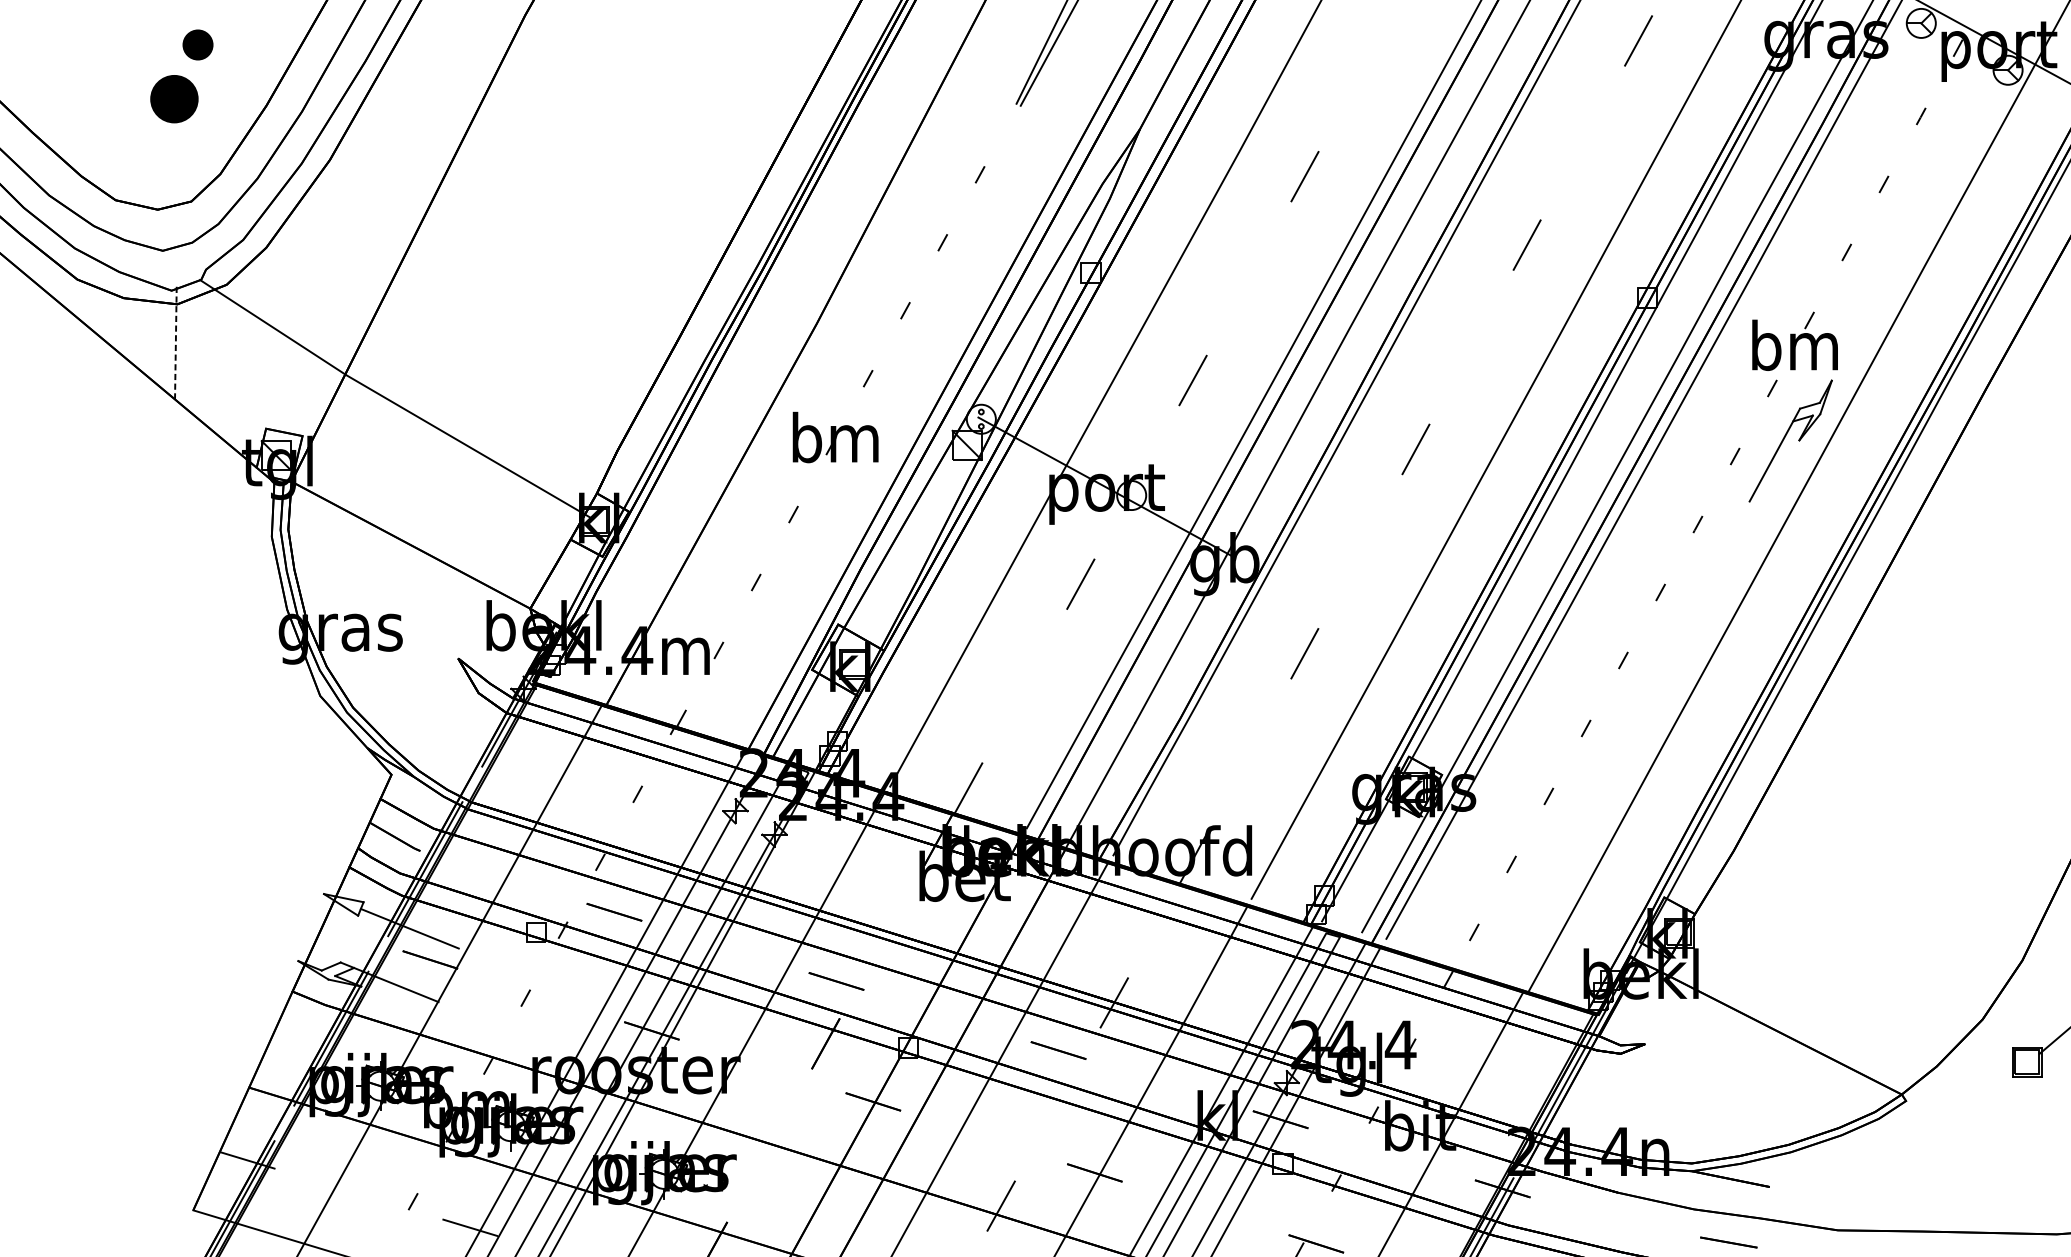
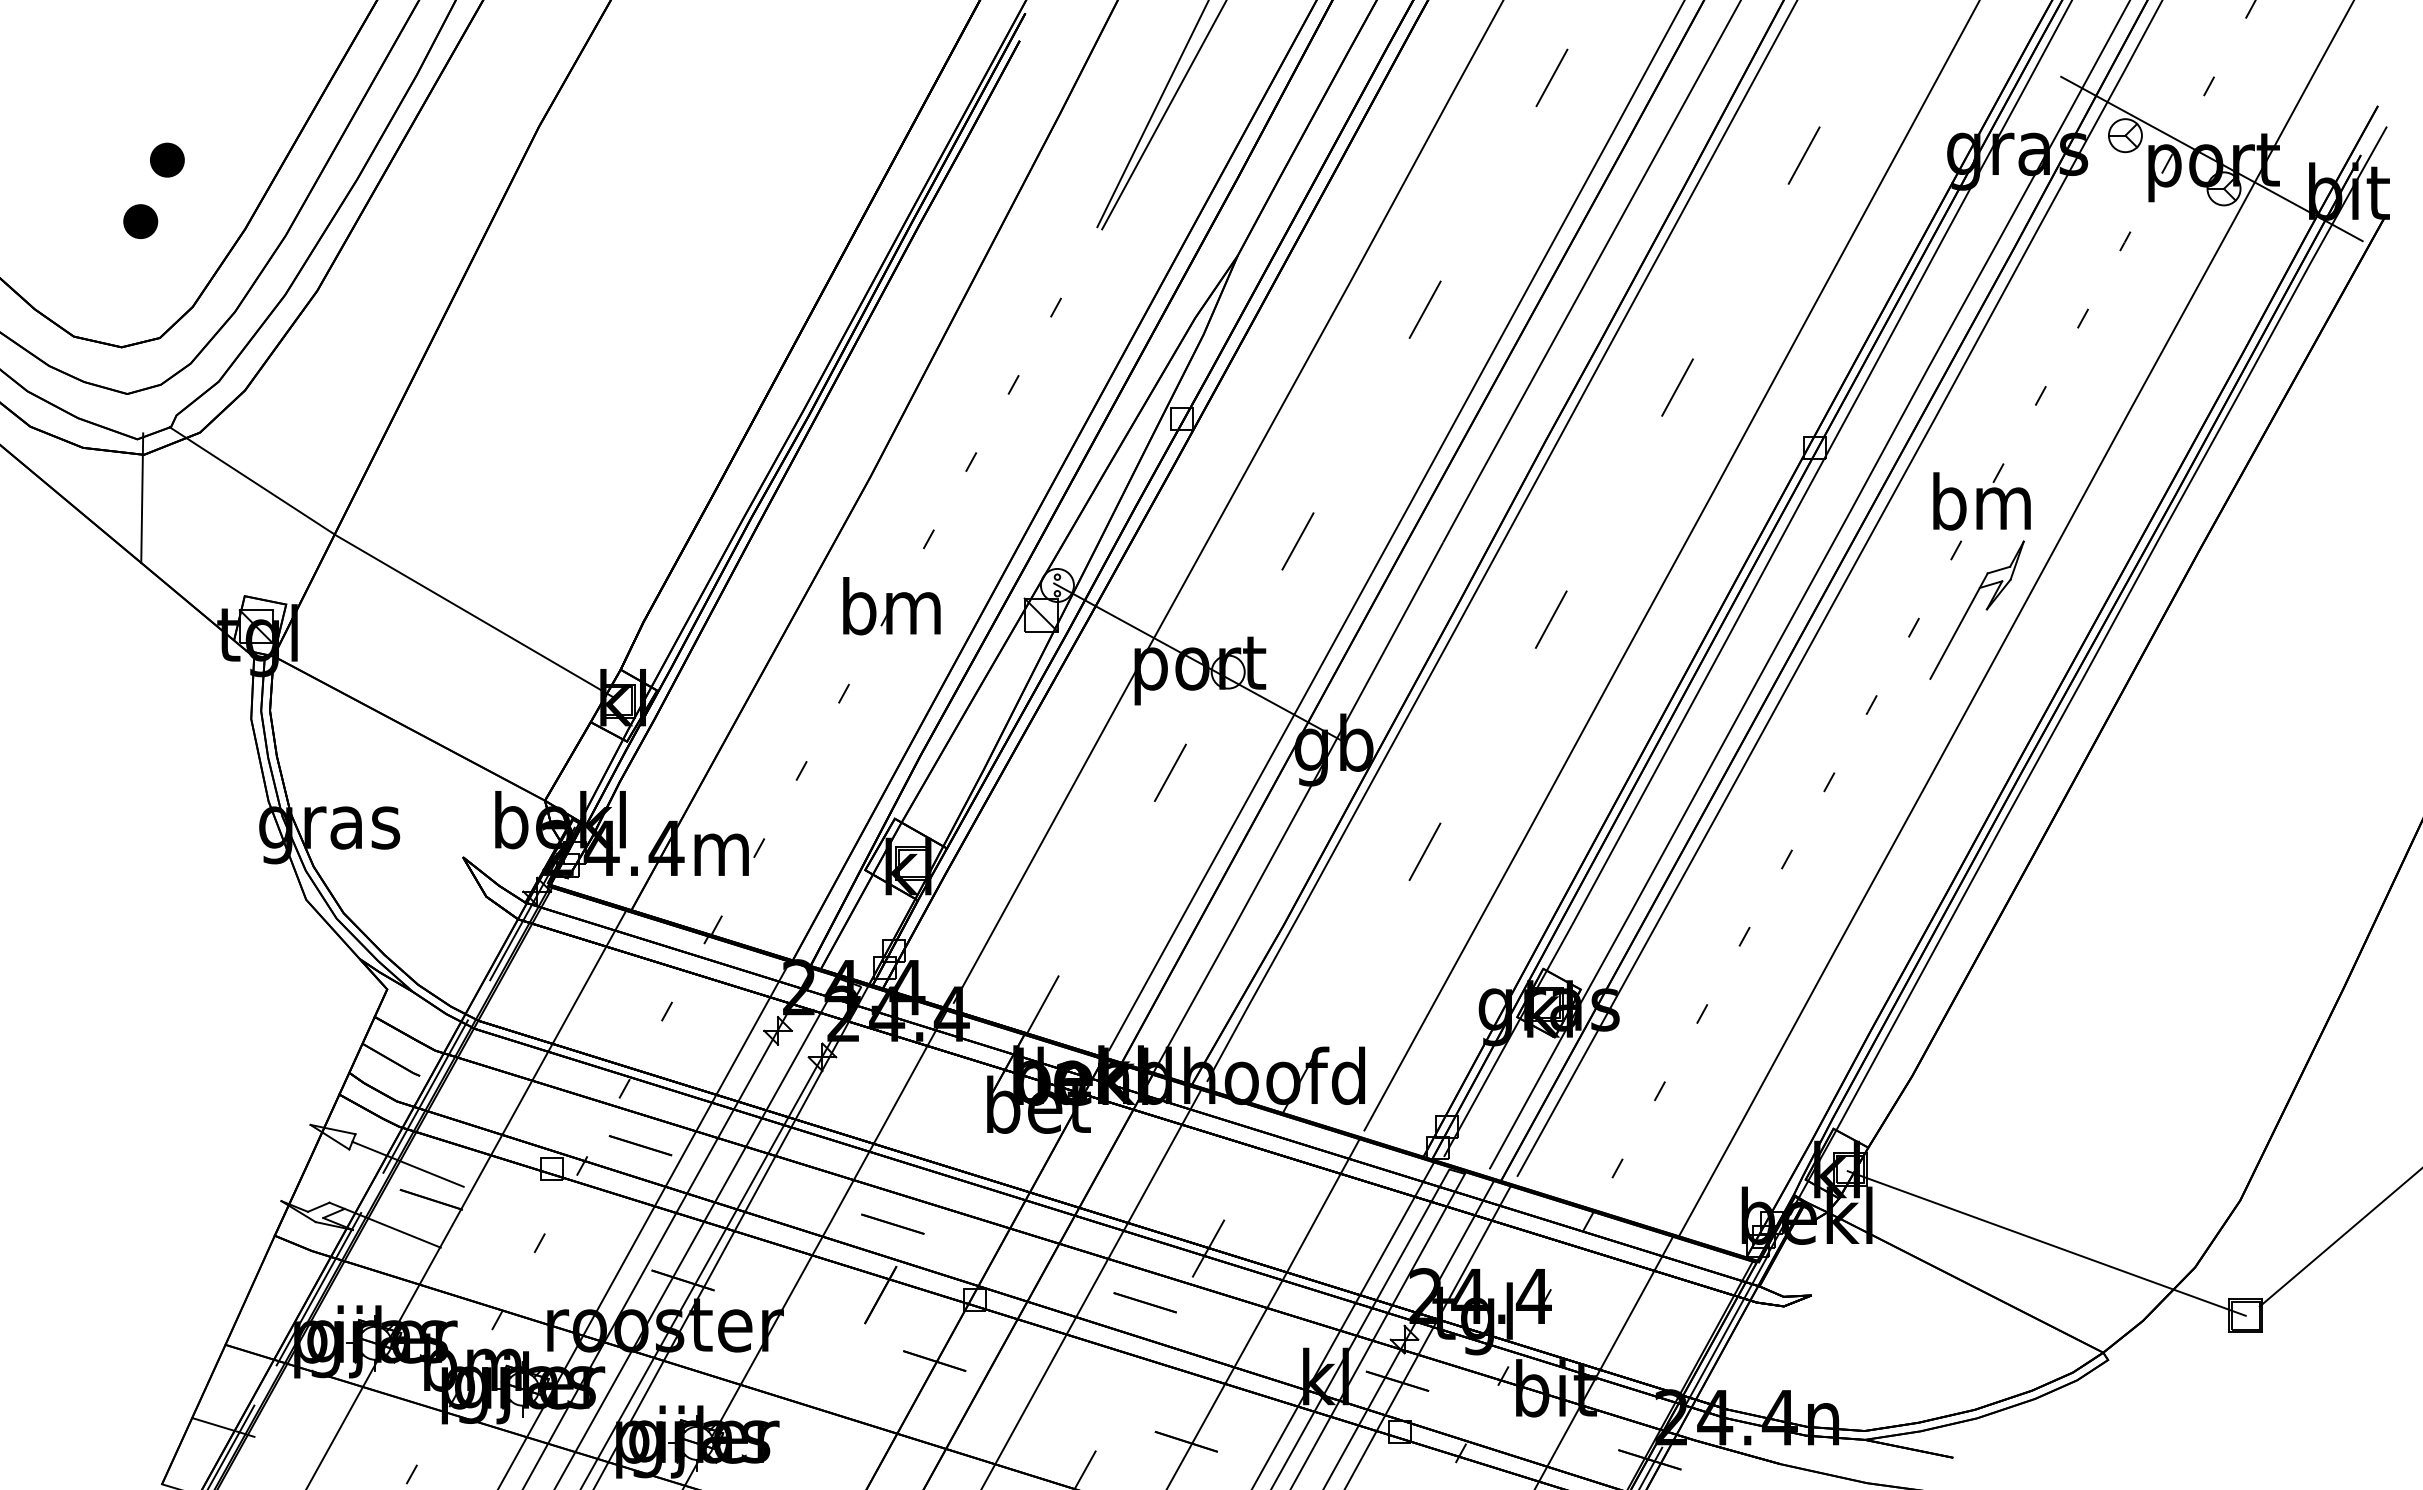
part: (174, 98) -> (140, 221), size x0.62
line: (176, 342) -> (142, 498), dashed -> solid
line: (1851, 998) -> (2046, 1243), added

